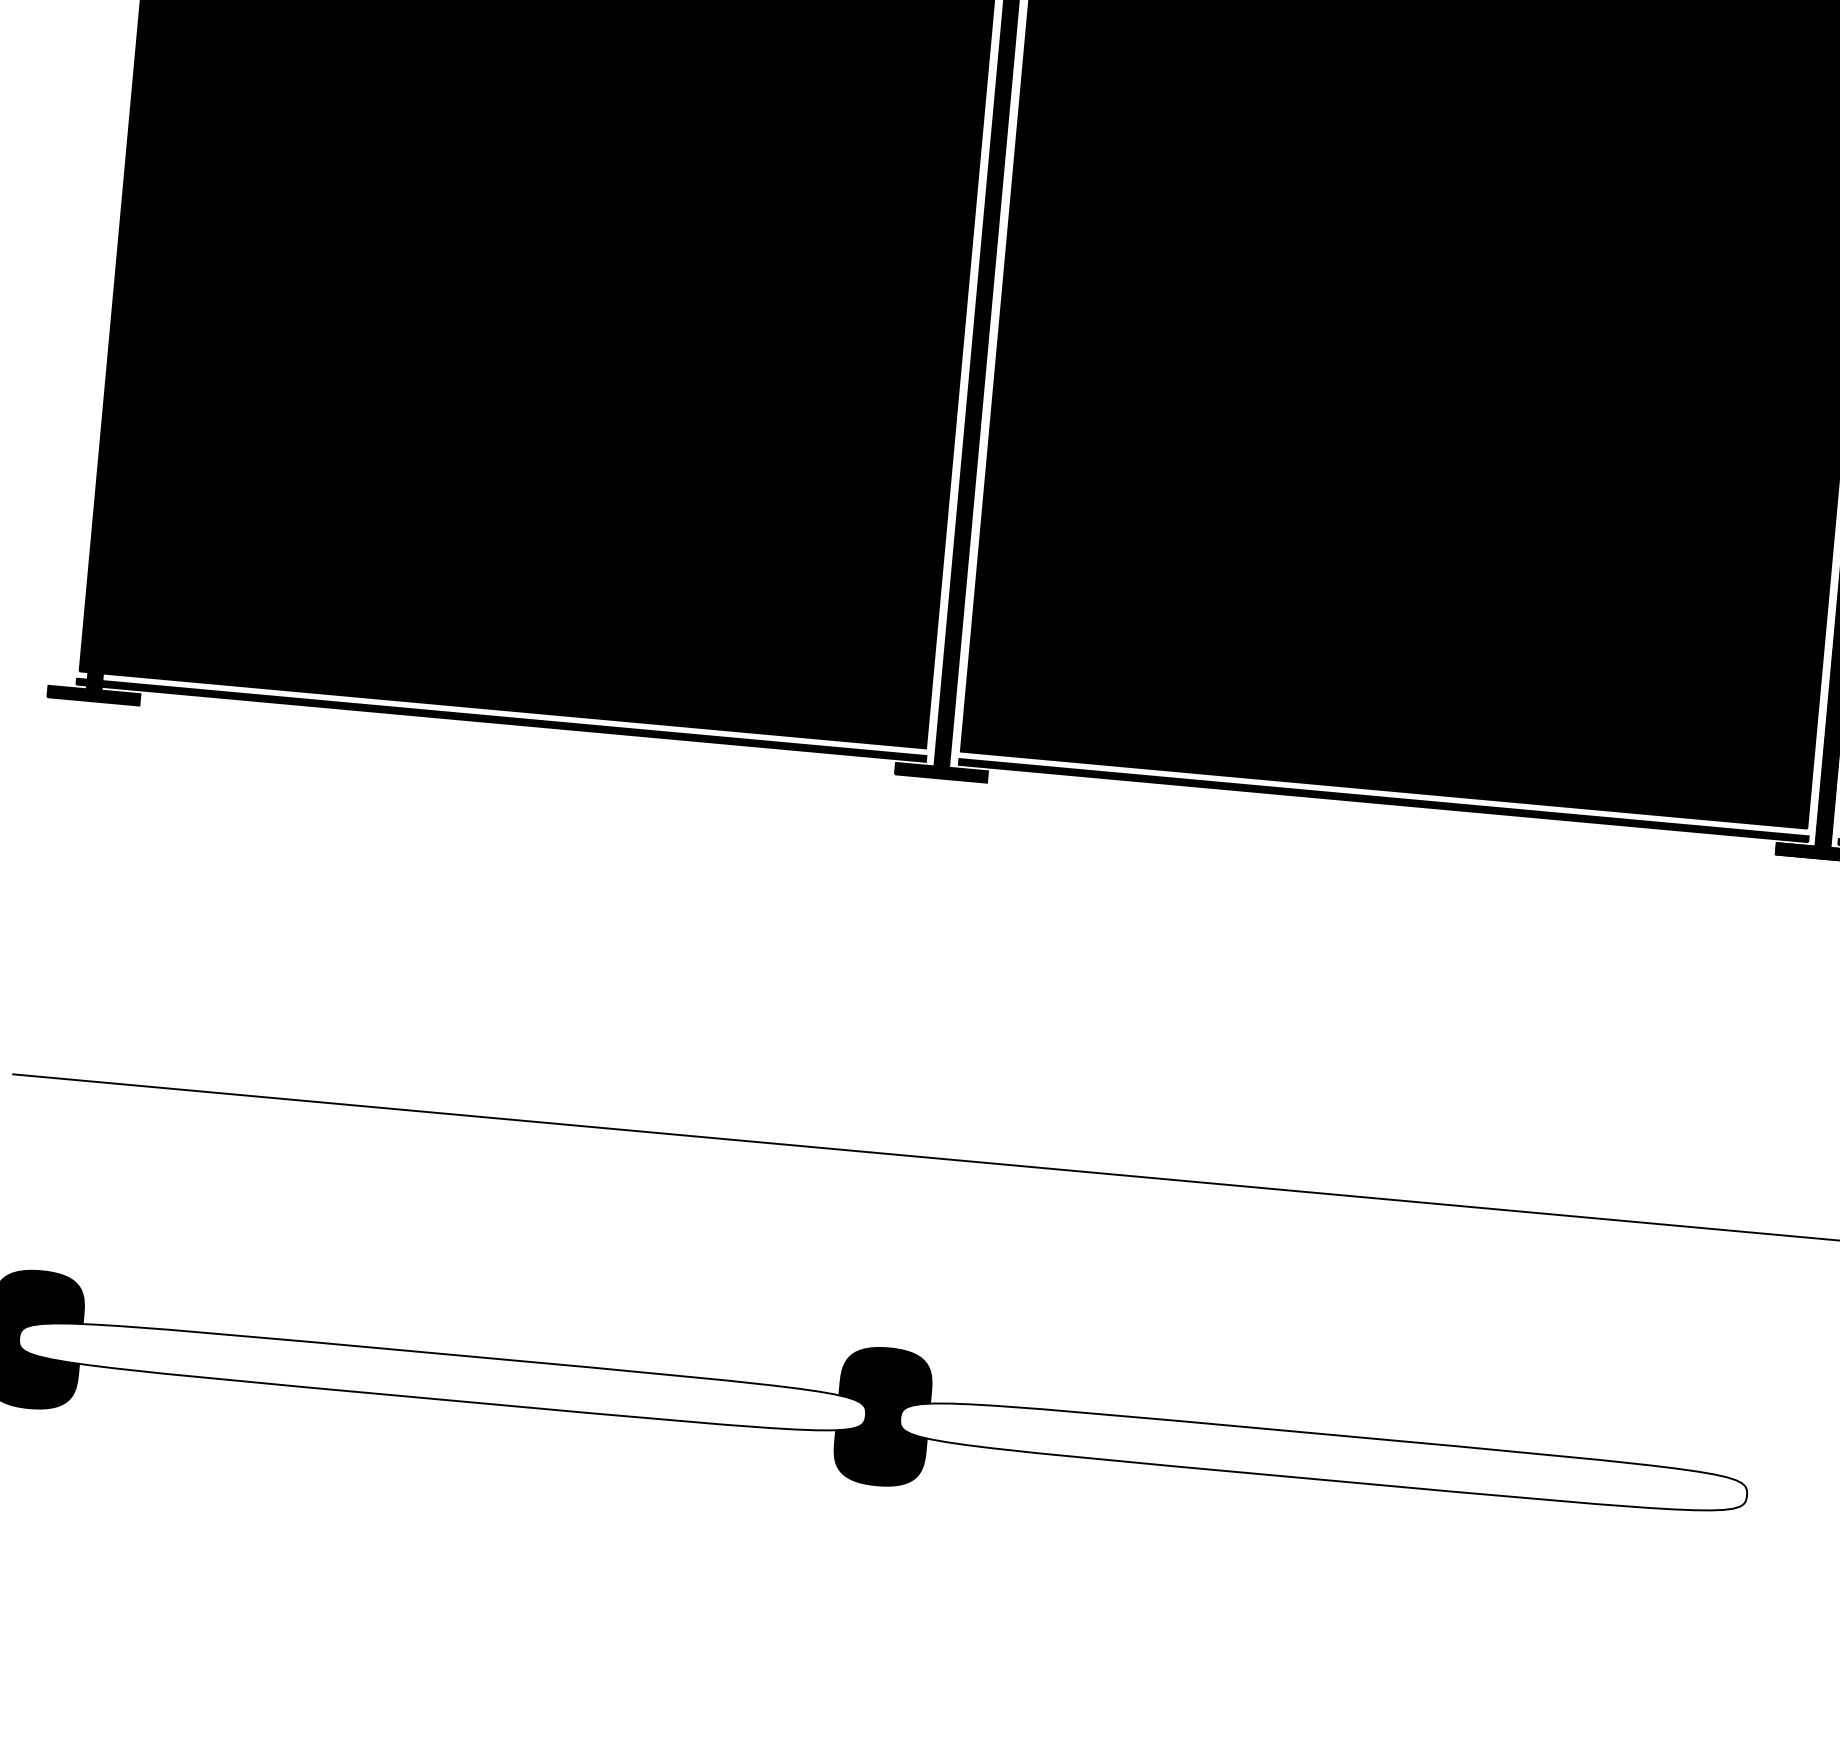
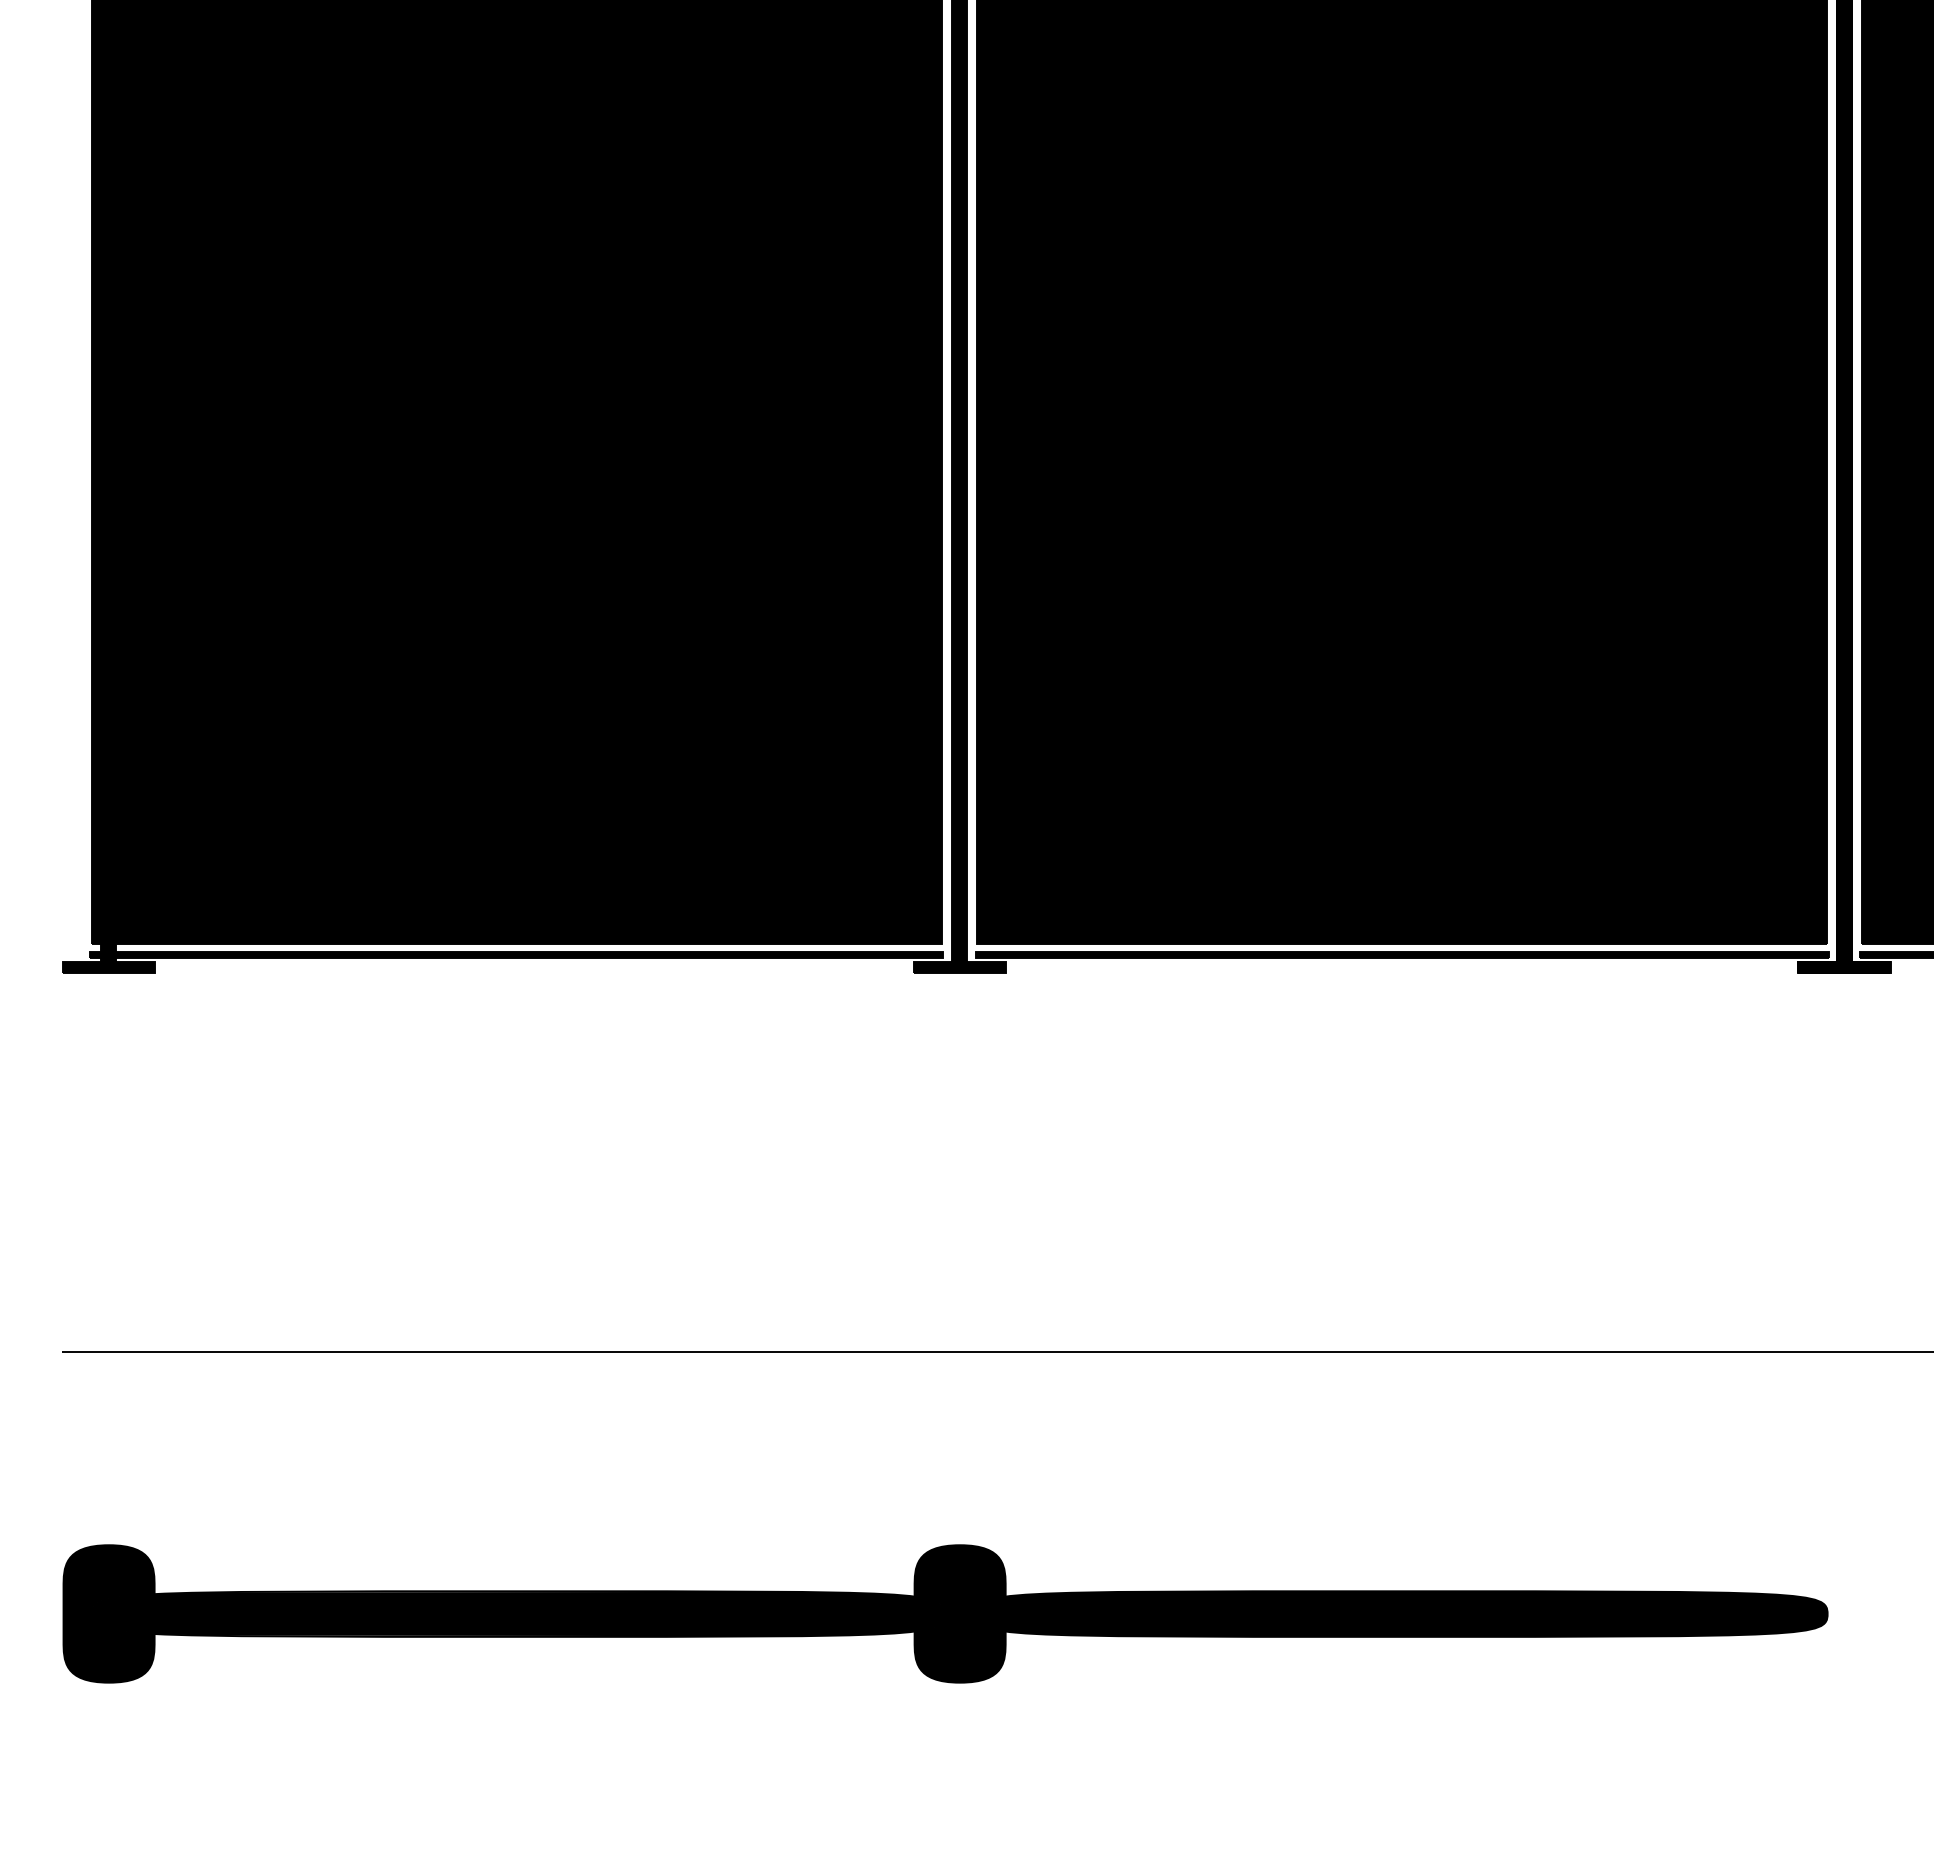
fill: (442, 1376) -> (517, 1613), added
fill: (1323, 1456) -> (1402, 1613), added

